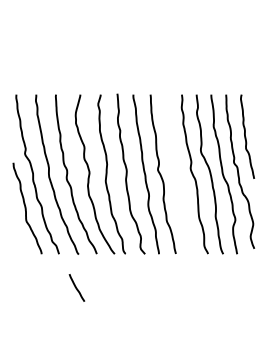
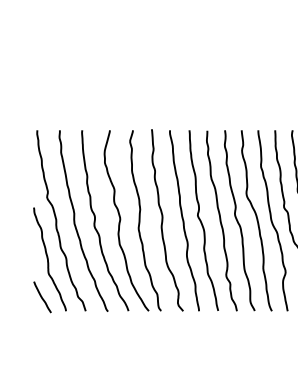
curve: (178, 174) -> (221, 220), added
line: (76, 287) -> (41, 296), moved

